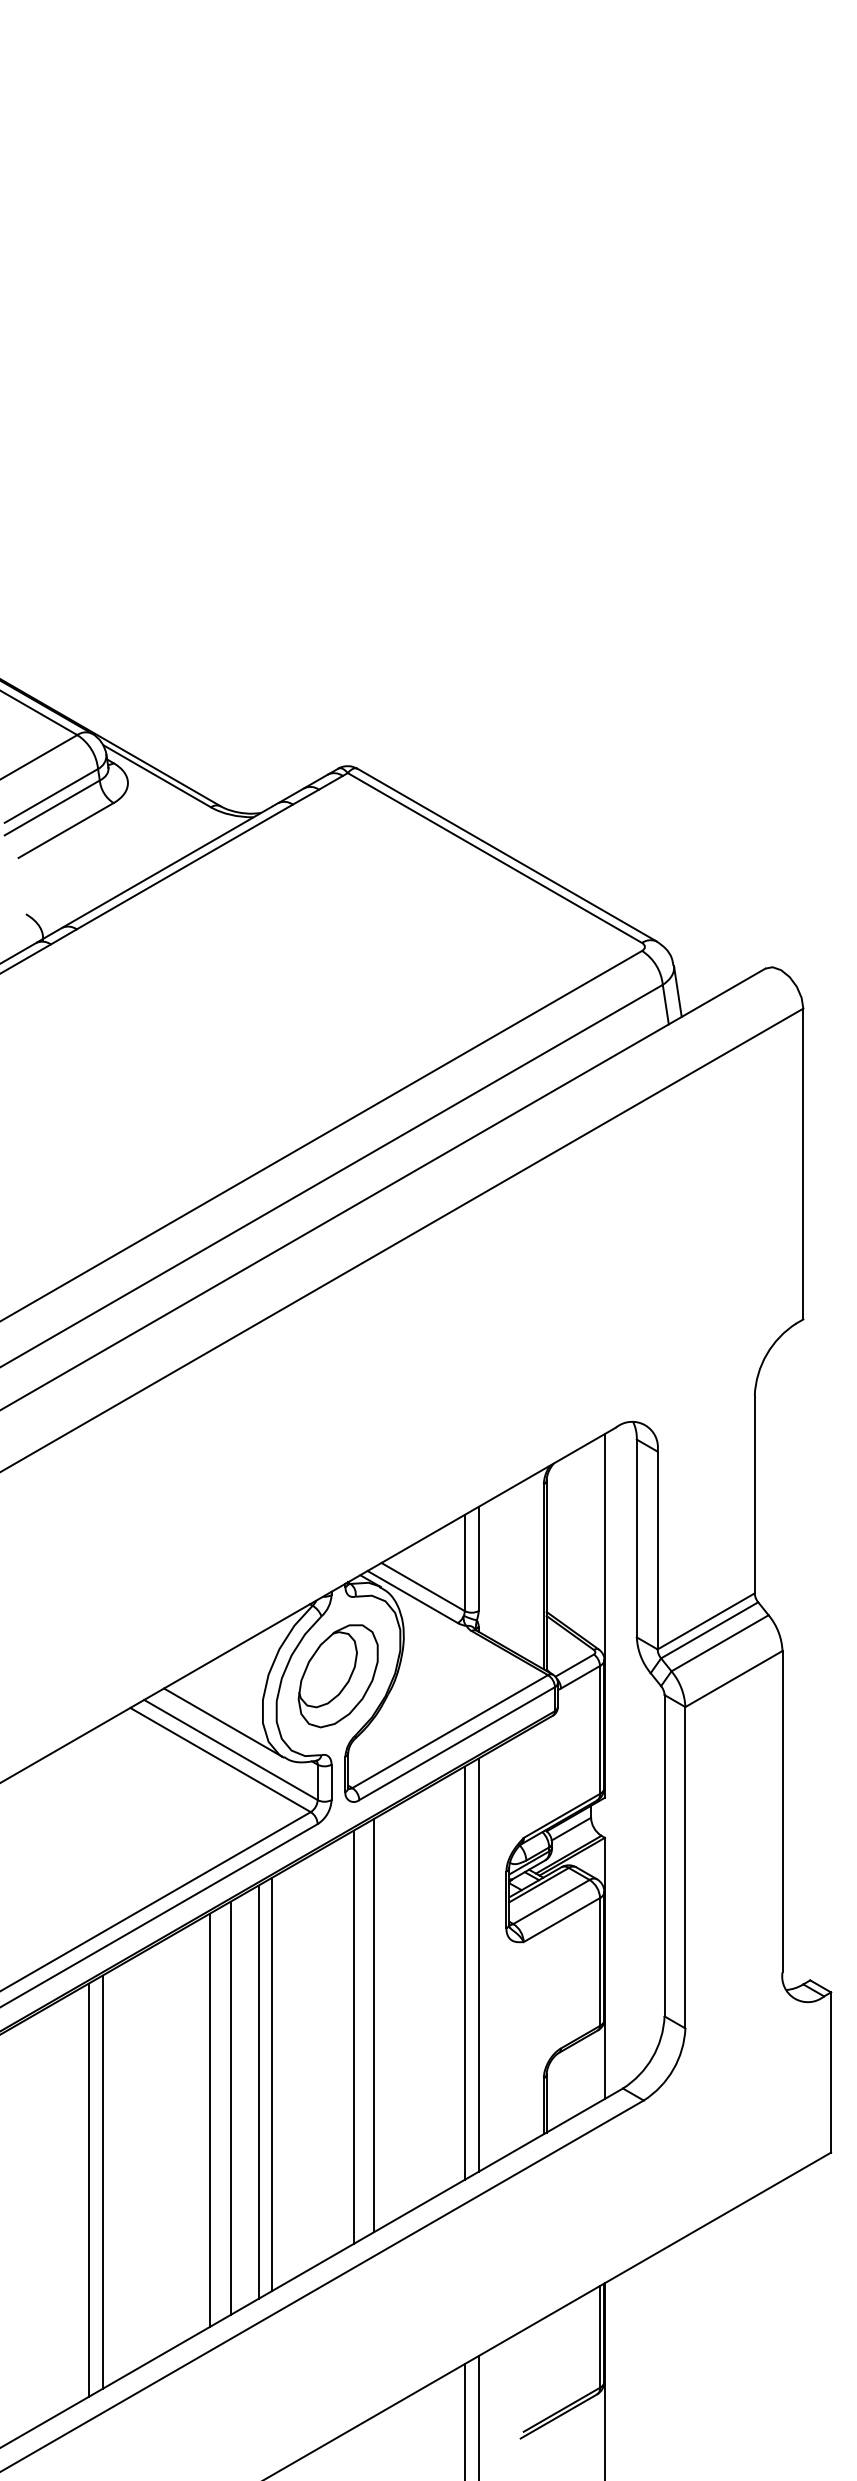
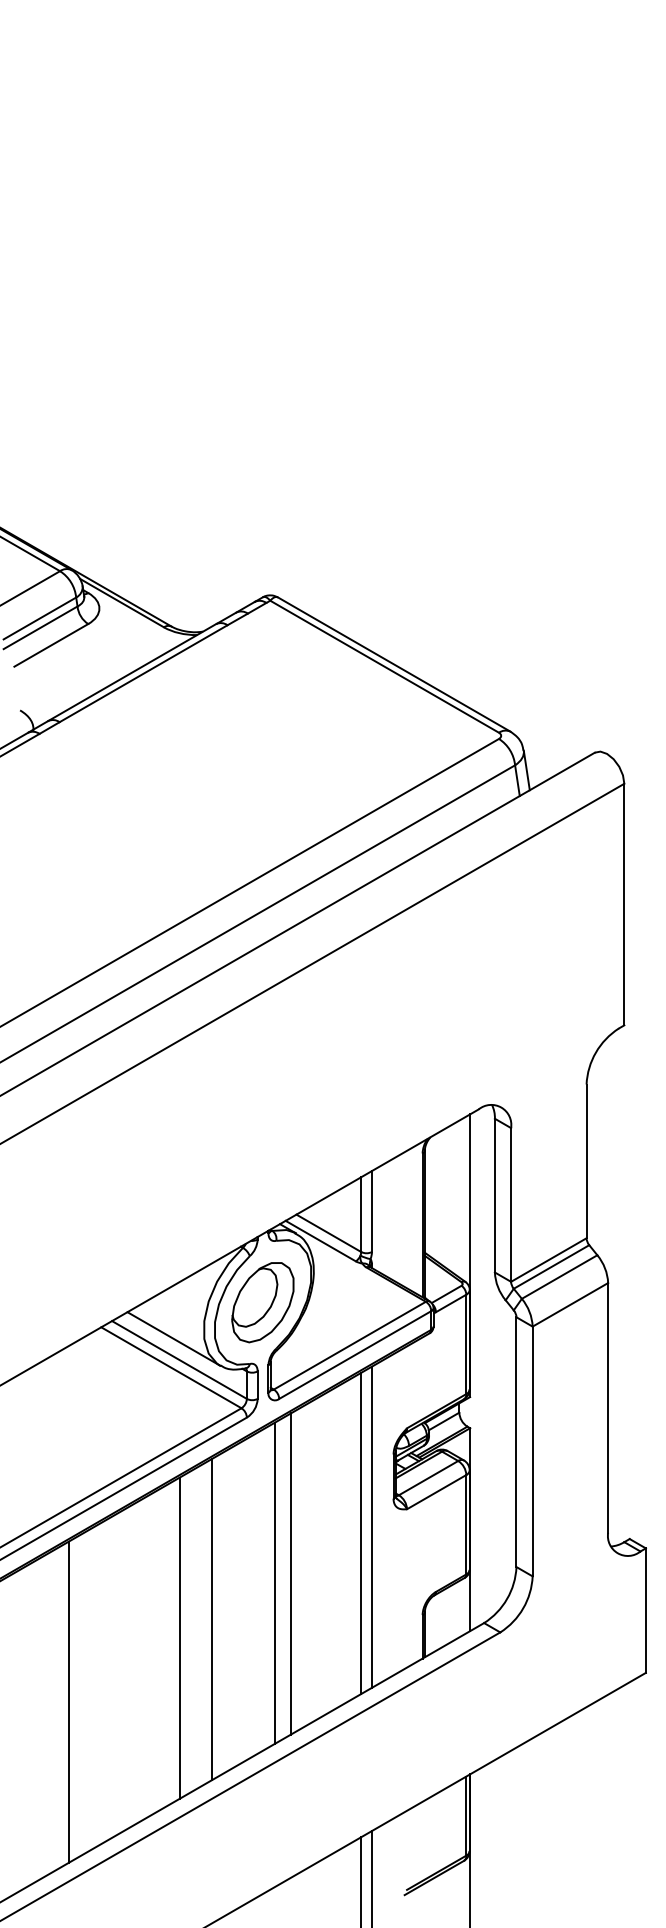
line: (258, 2091) -> (200, 1625), removed
line: (210, 2119) -> (163, 1647), removed
line: (102, 2181) -> (79, 1695), removed

